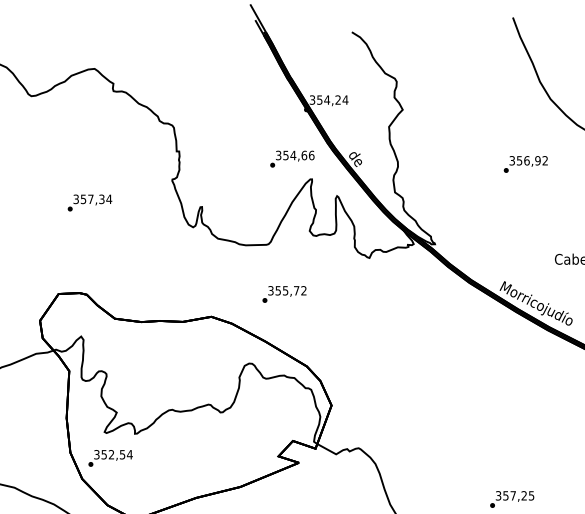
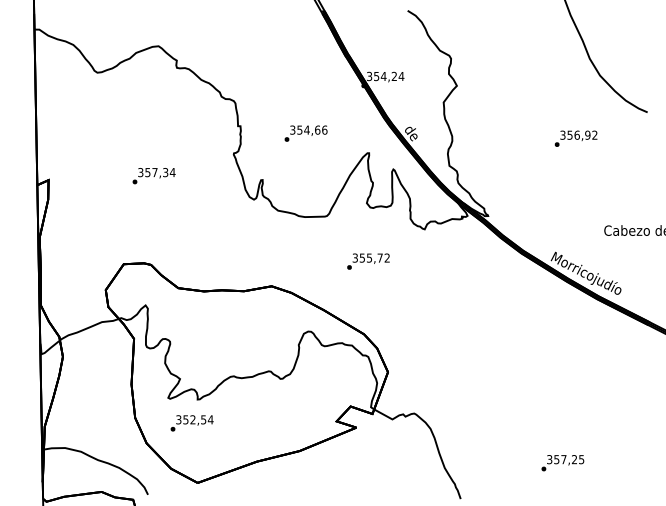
text: (291, 158) -> (305, 133), moved
text: (284, 294) -> (368, 261), moved
text: (109, 458) -> (191, 423), moved

